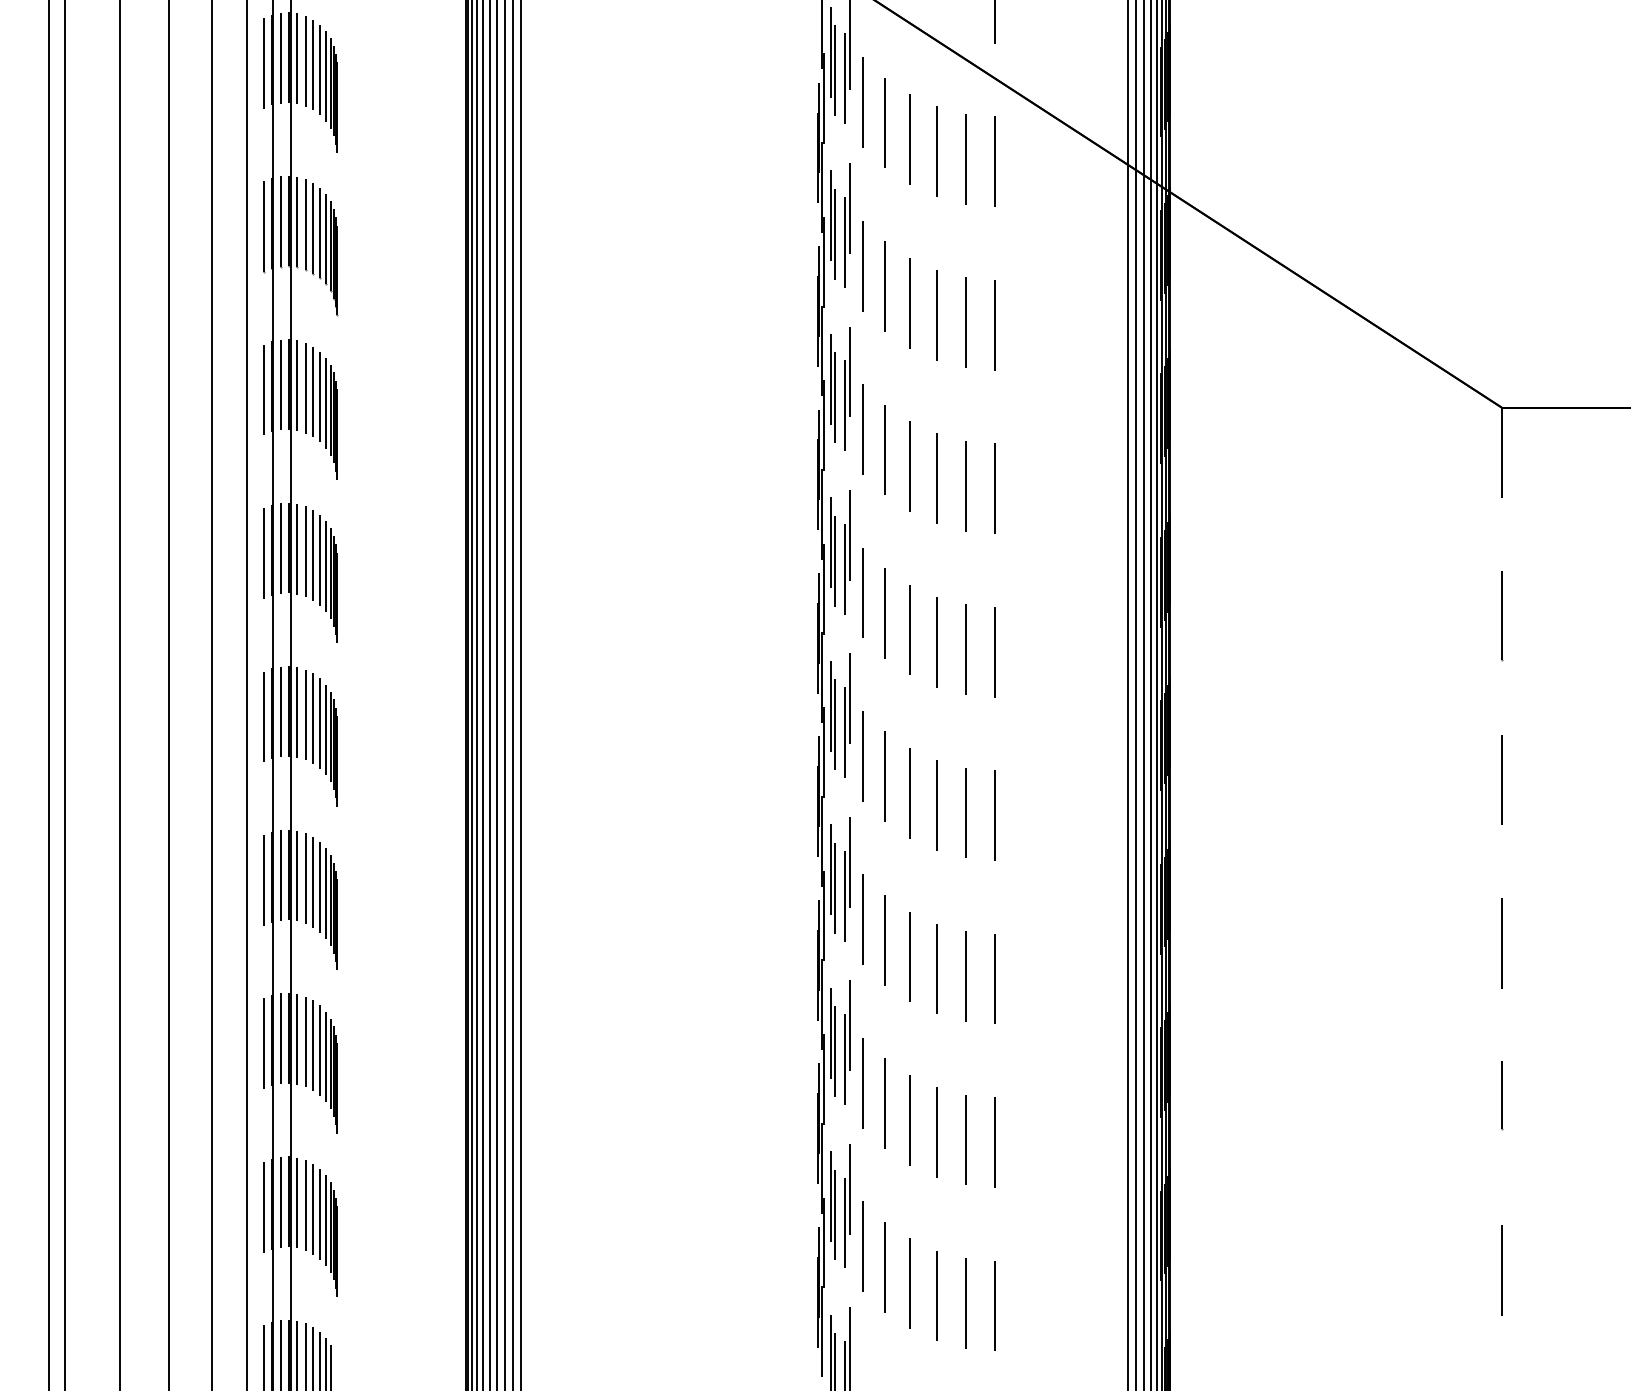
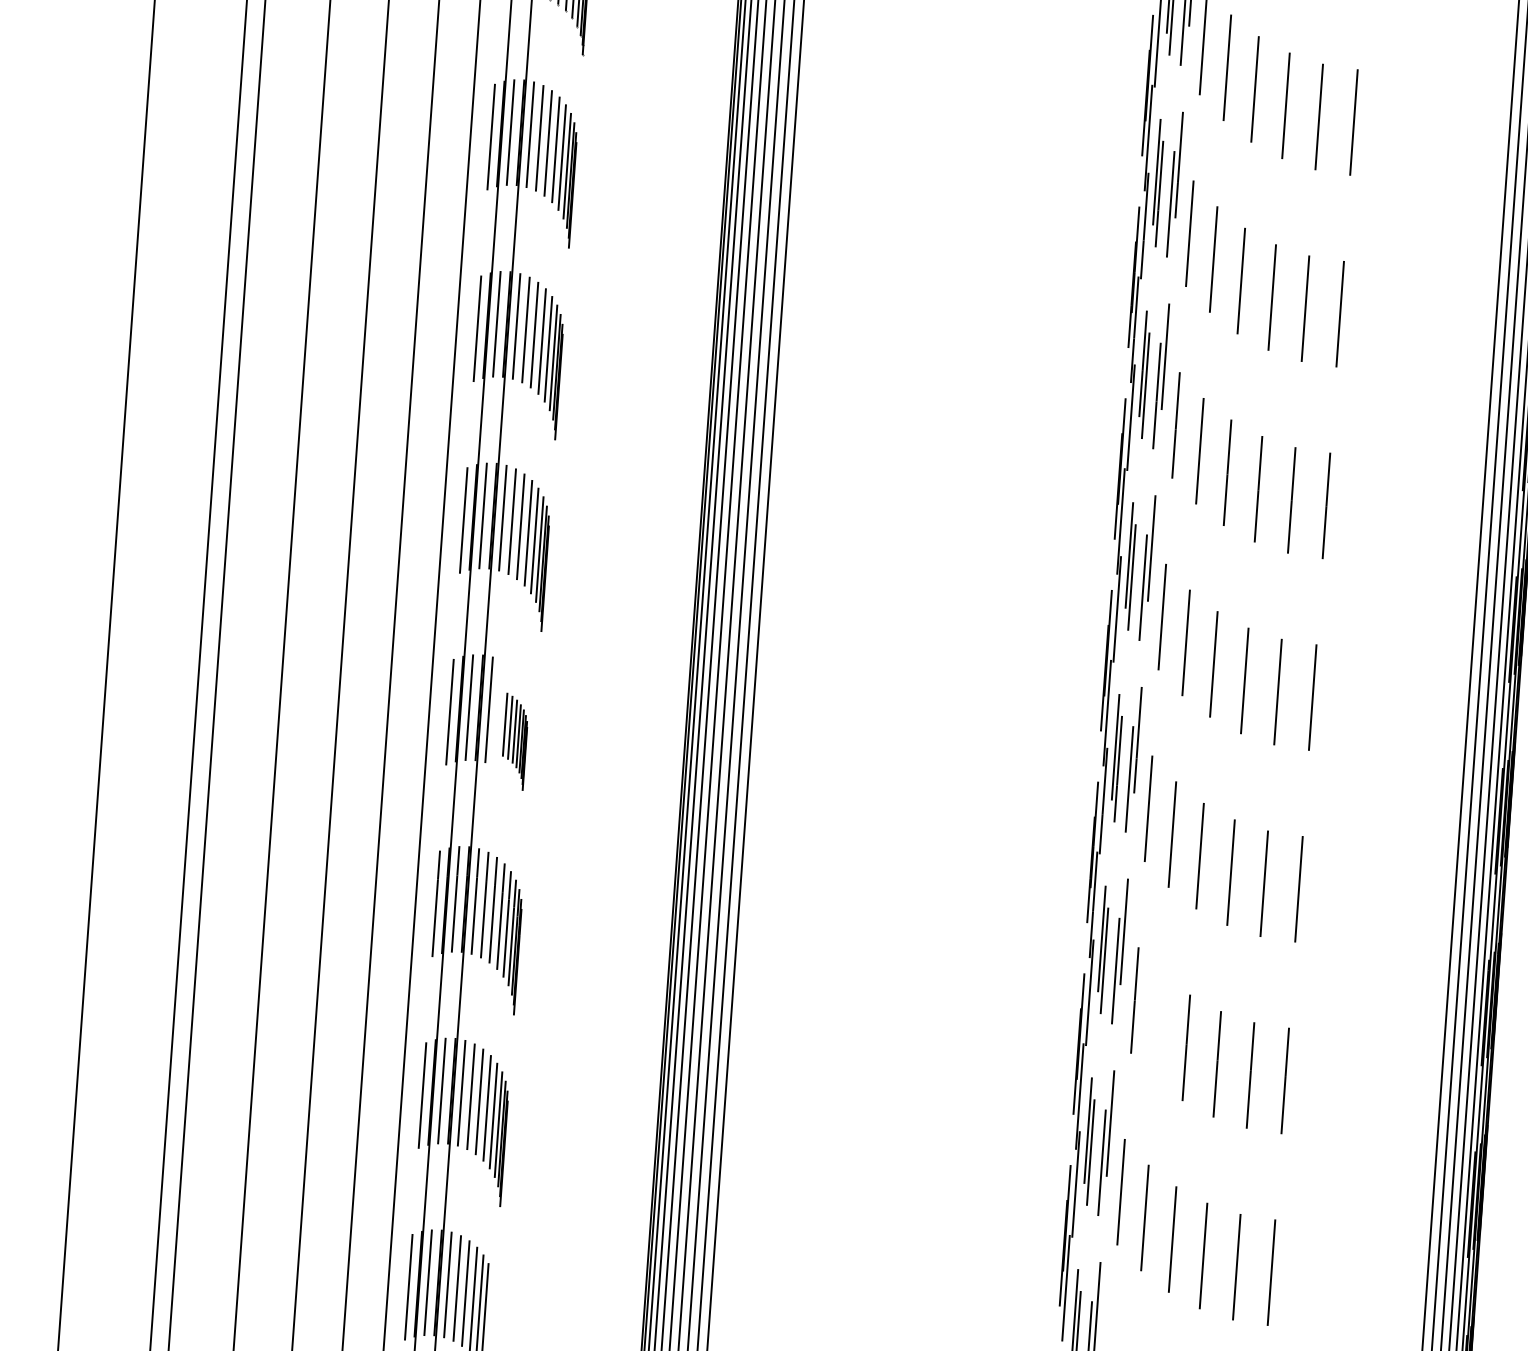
part: (321, 901) -> (515, 741), size x0.6
line: (884, 1103) -> (1158, 1025), removed

